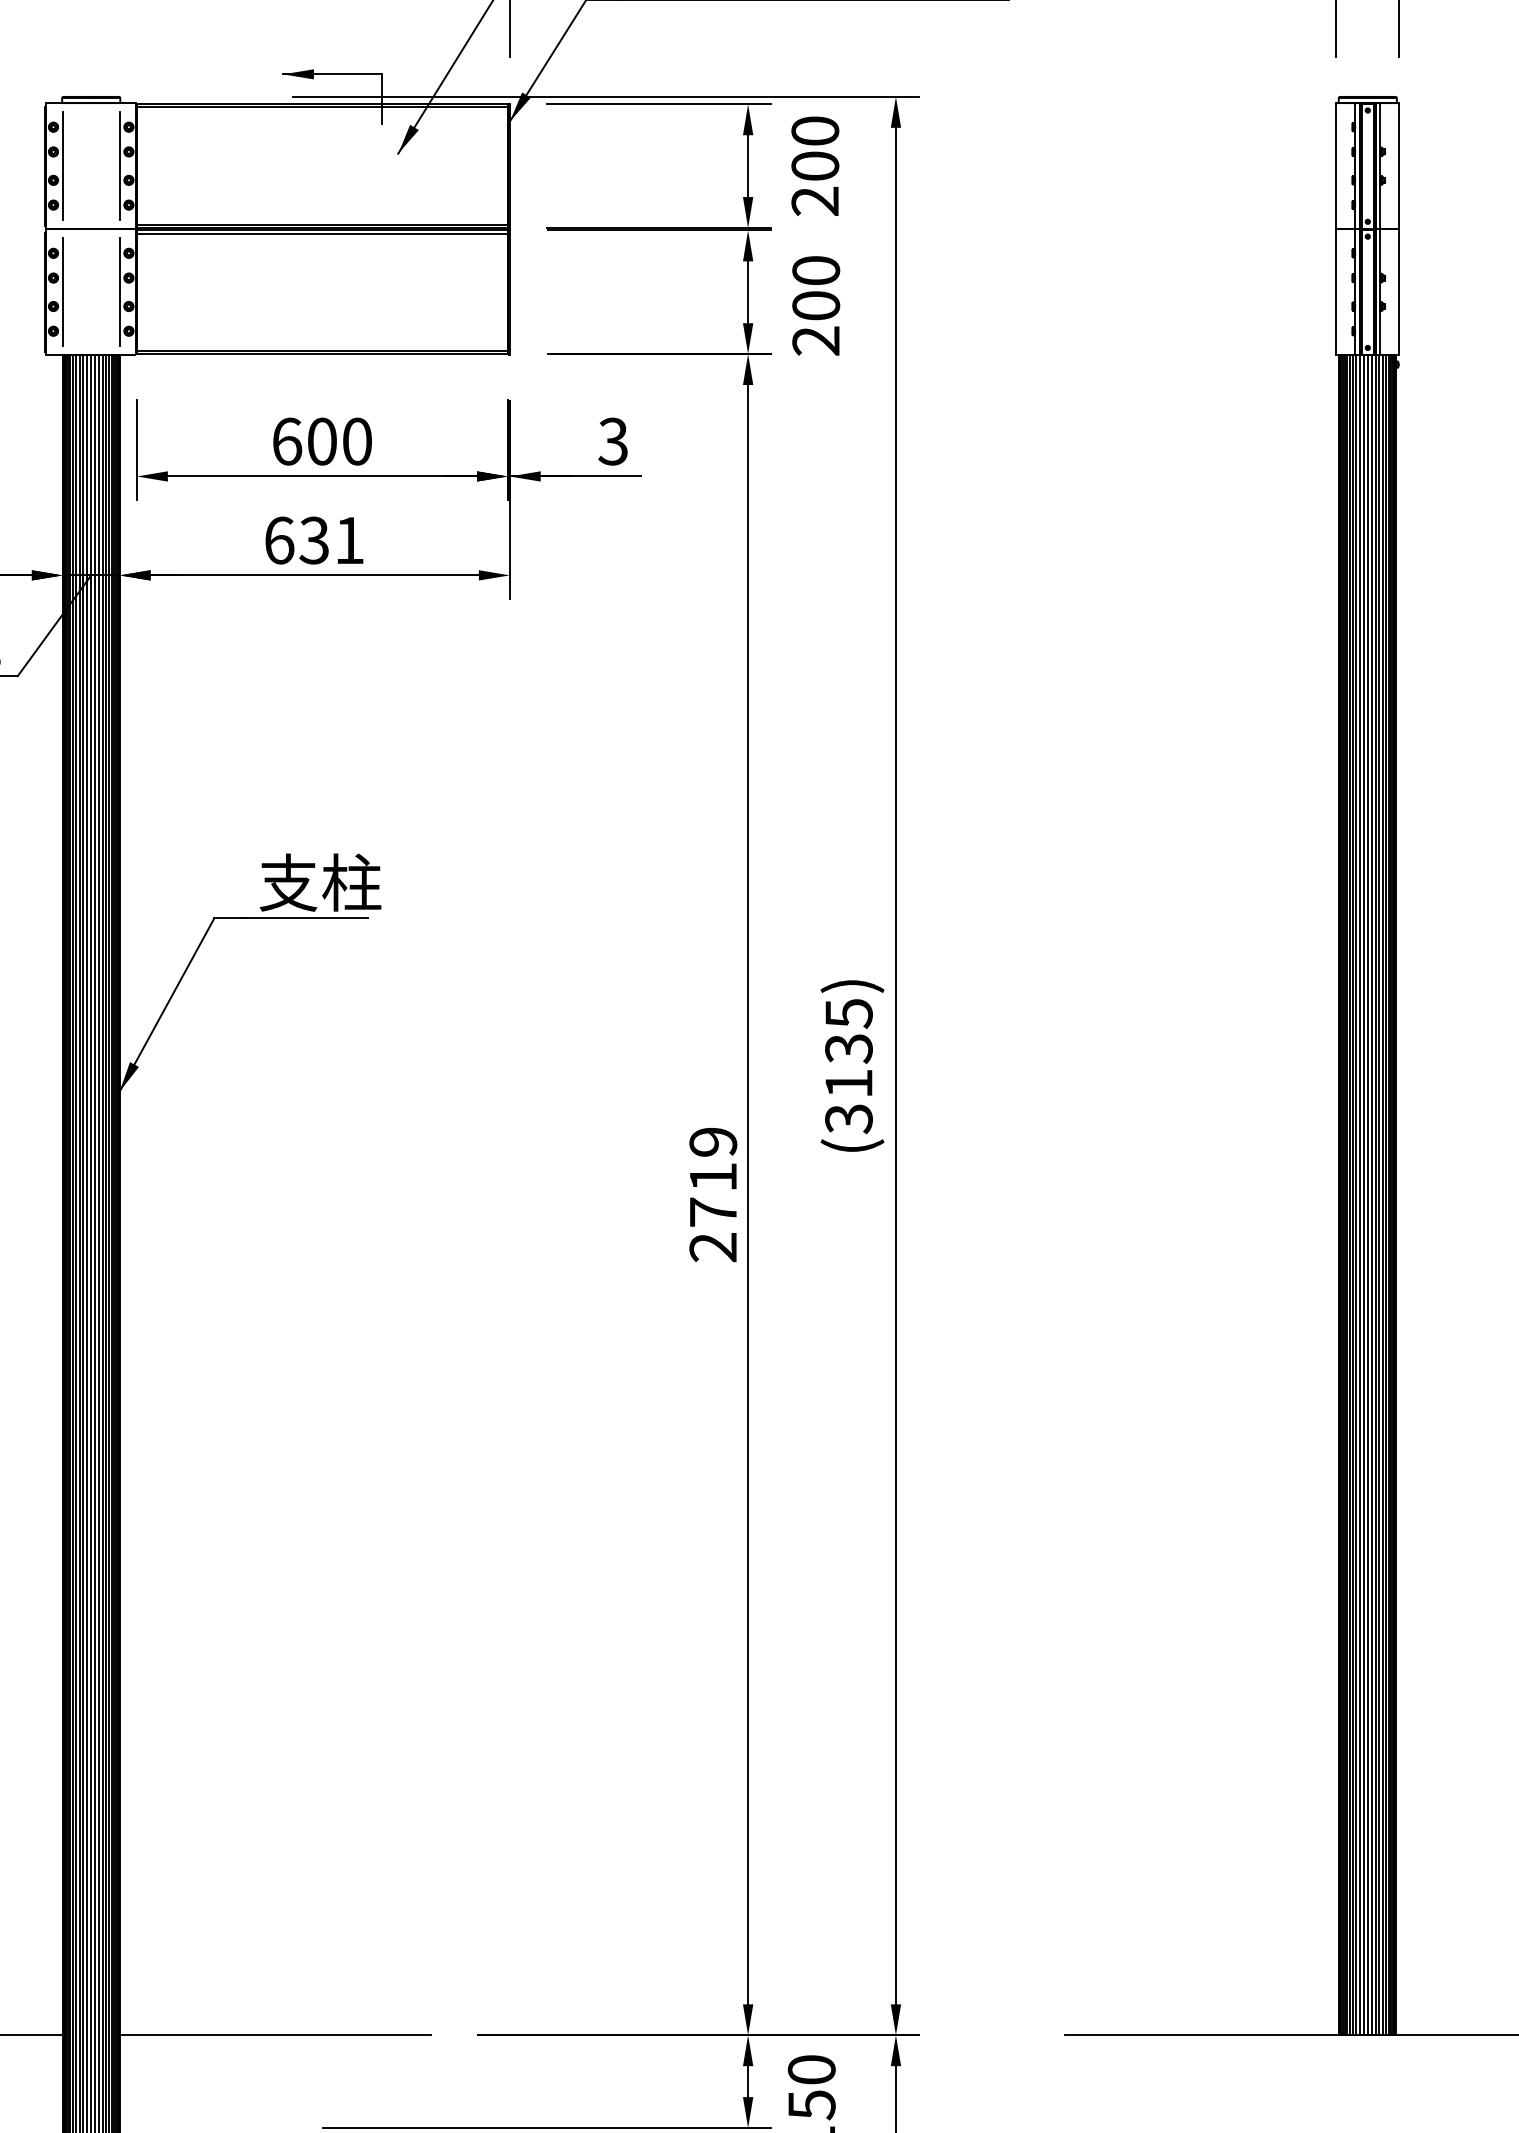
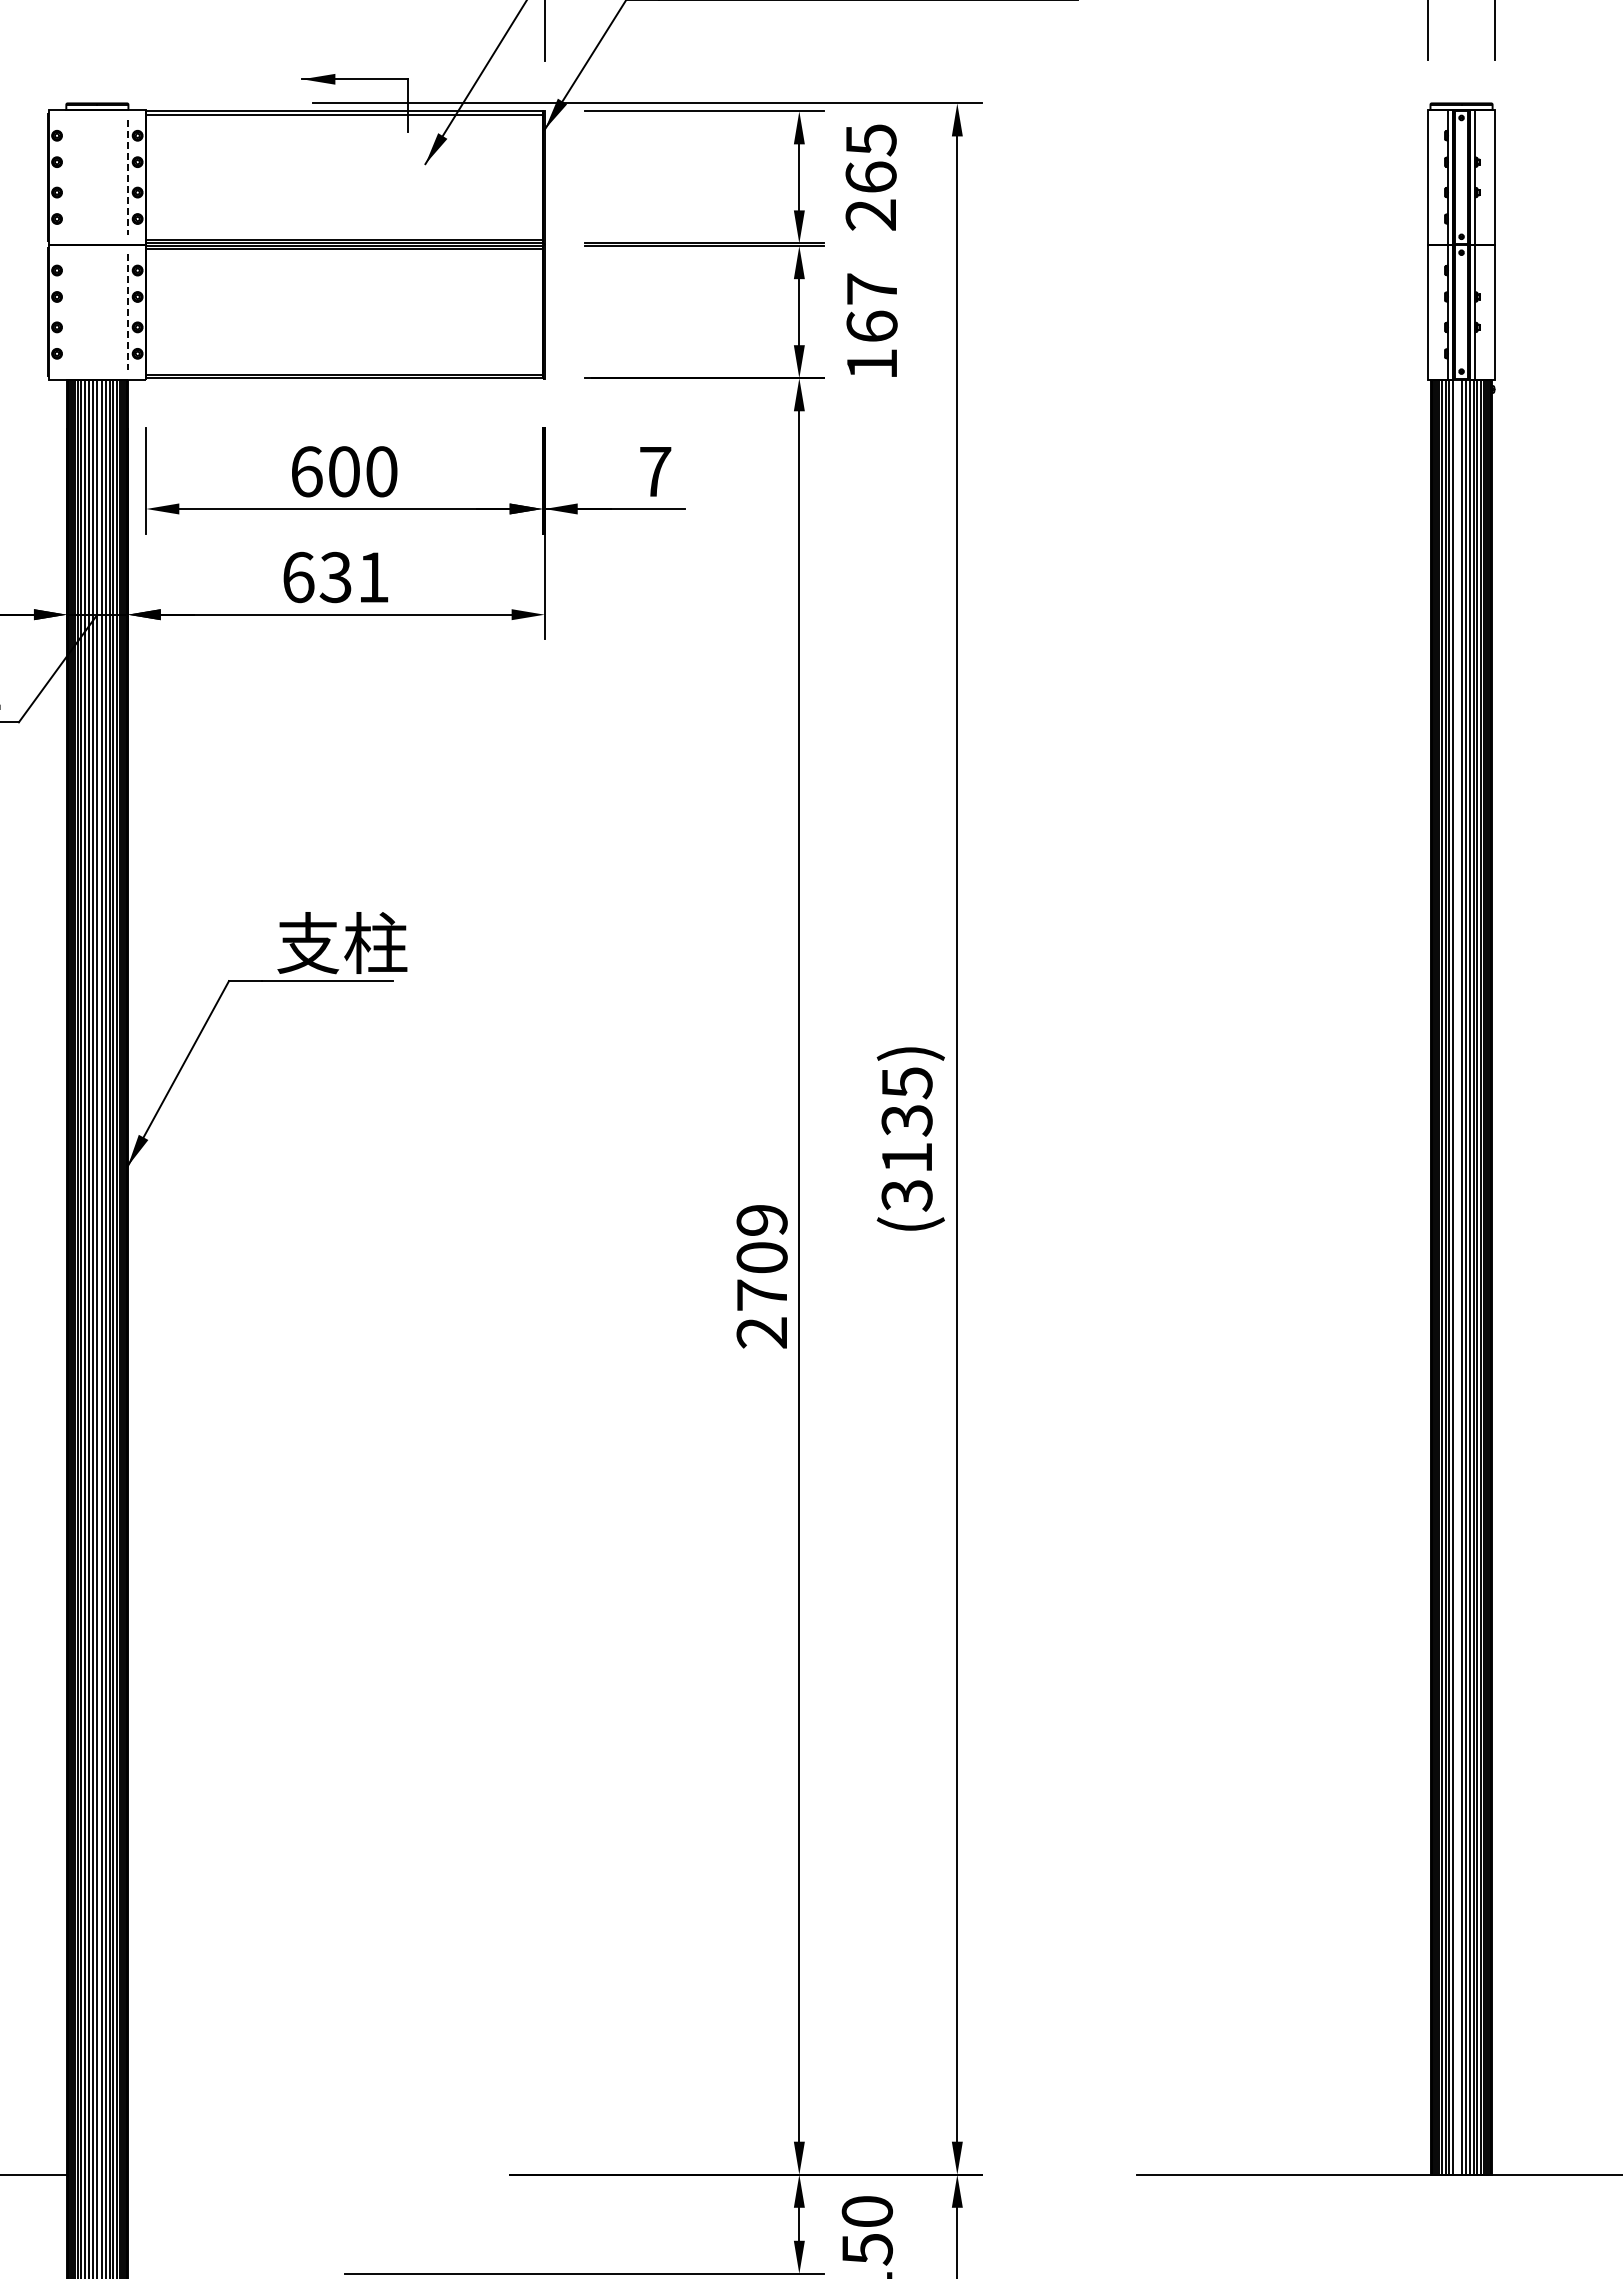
text: (814, 148) -> (870, 158), 200 -> 265
line: (62, 165) -> (66, 176), removed
line: (119, 166) -> (127, 177), solid -> dashed
line: (62, 291) -> (66, 311), removed
line: (119, 292) -> (127, 312), solid -> dashed
text: (815, 305) -> (871, 326), 200 -> 167
text: (613, 441) -> (655, 471), 3 -> 7
text: (712, 1176) -> (761, 1257), 2719 -> 2709
line: (1364, 1194) -> (1457, 1276), removed
line: (274, 2035) -> (293, 2174), removed

